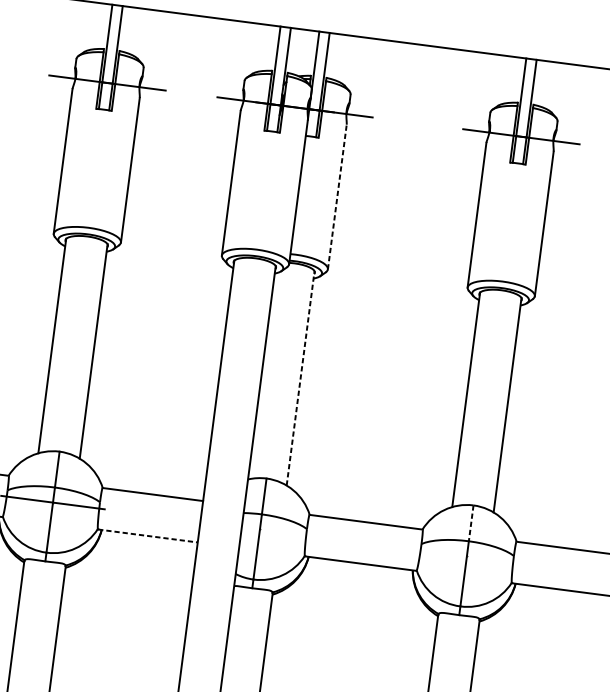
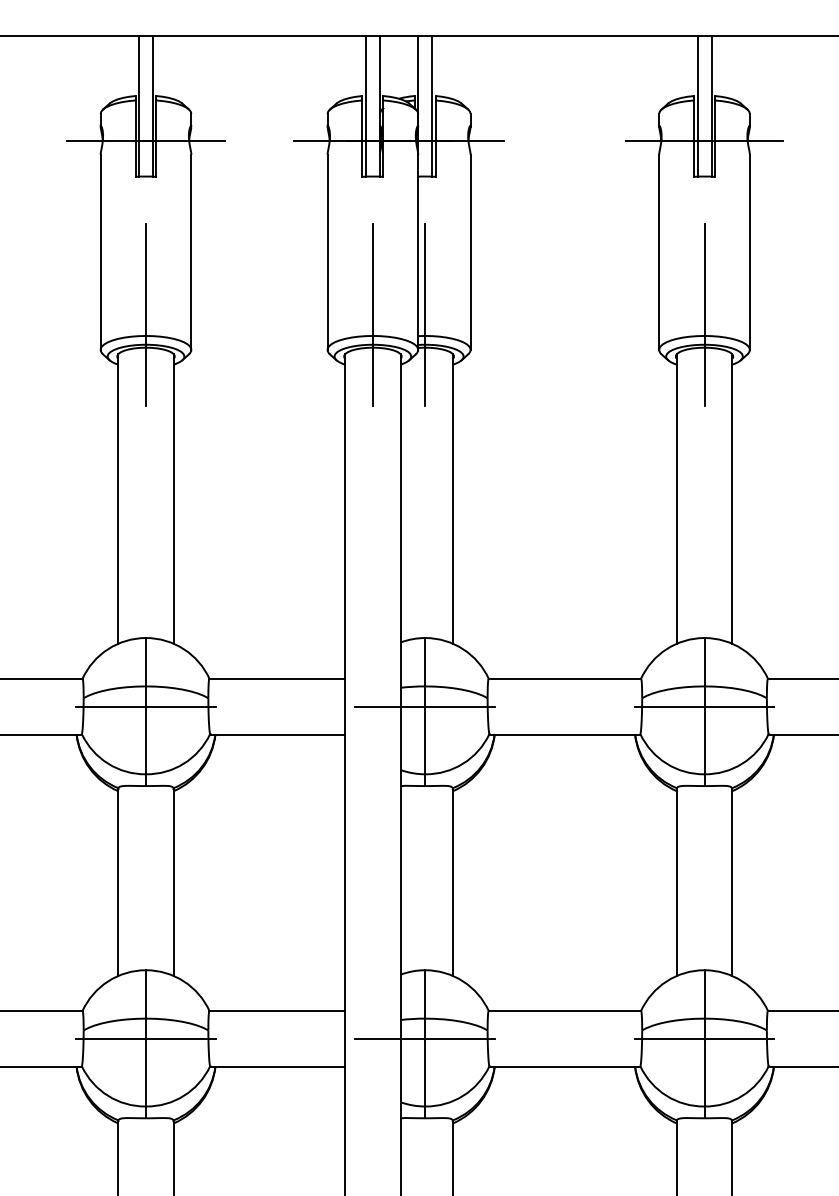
line: (337, 197) -> (470, 252), dashed -> solid
line: (91, 211) -> (146, 314), added
line: (258, 233) -> (372, 314), added
line: (297, 238) -> (425, 314), added
line: (504, 265) -> (704, 314), added
line: (300, 378) -> (453, 499), dashed -> solid
line: (471, 523) -> (704, 662), dashed -> solid
line: (260, 529) -> (425, 706), added
line: (148, 535) -> (278, 734), dashed -> solid
line: (466, 556) -> (704, 706), added

